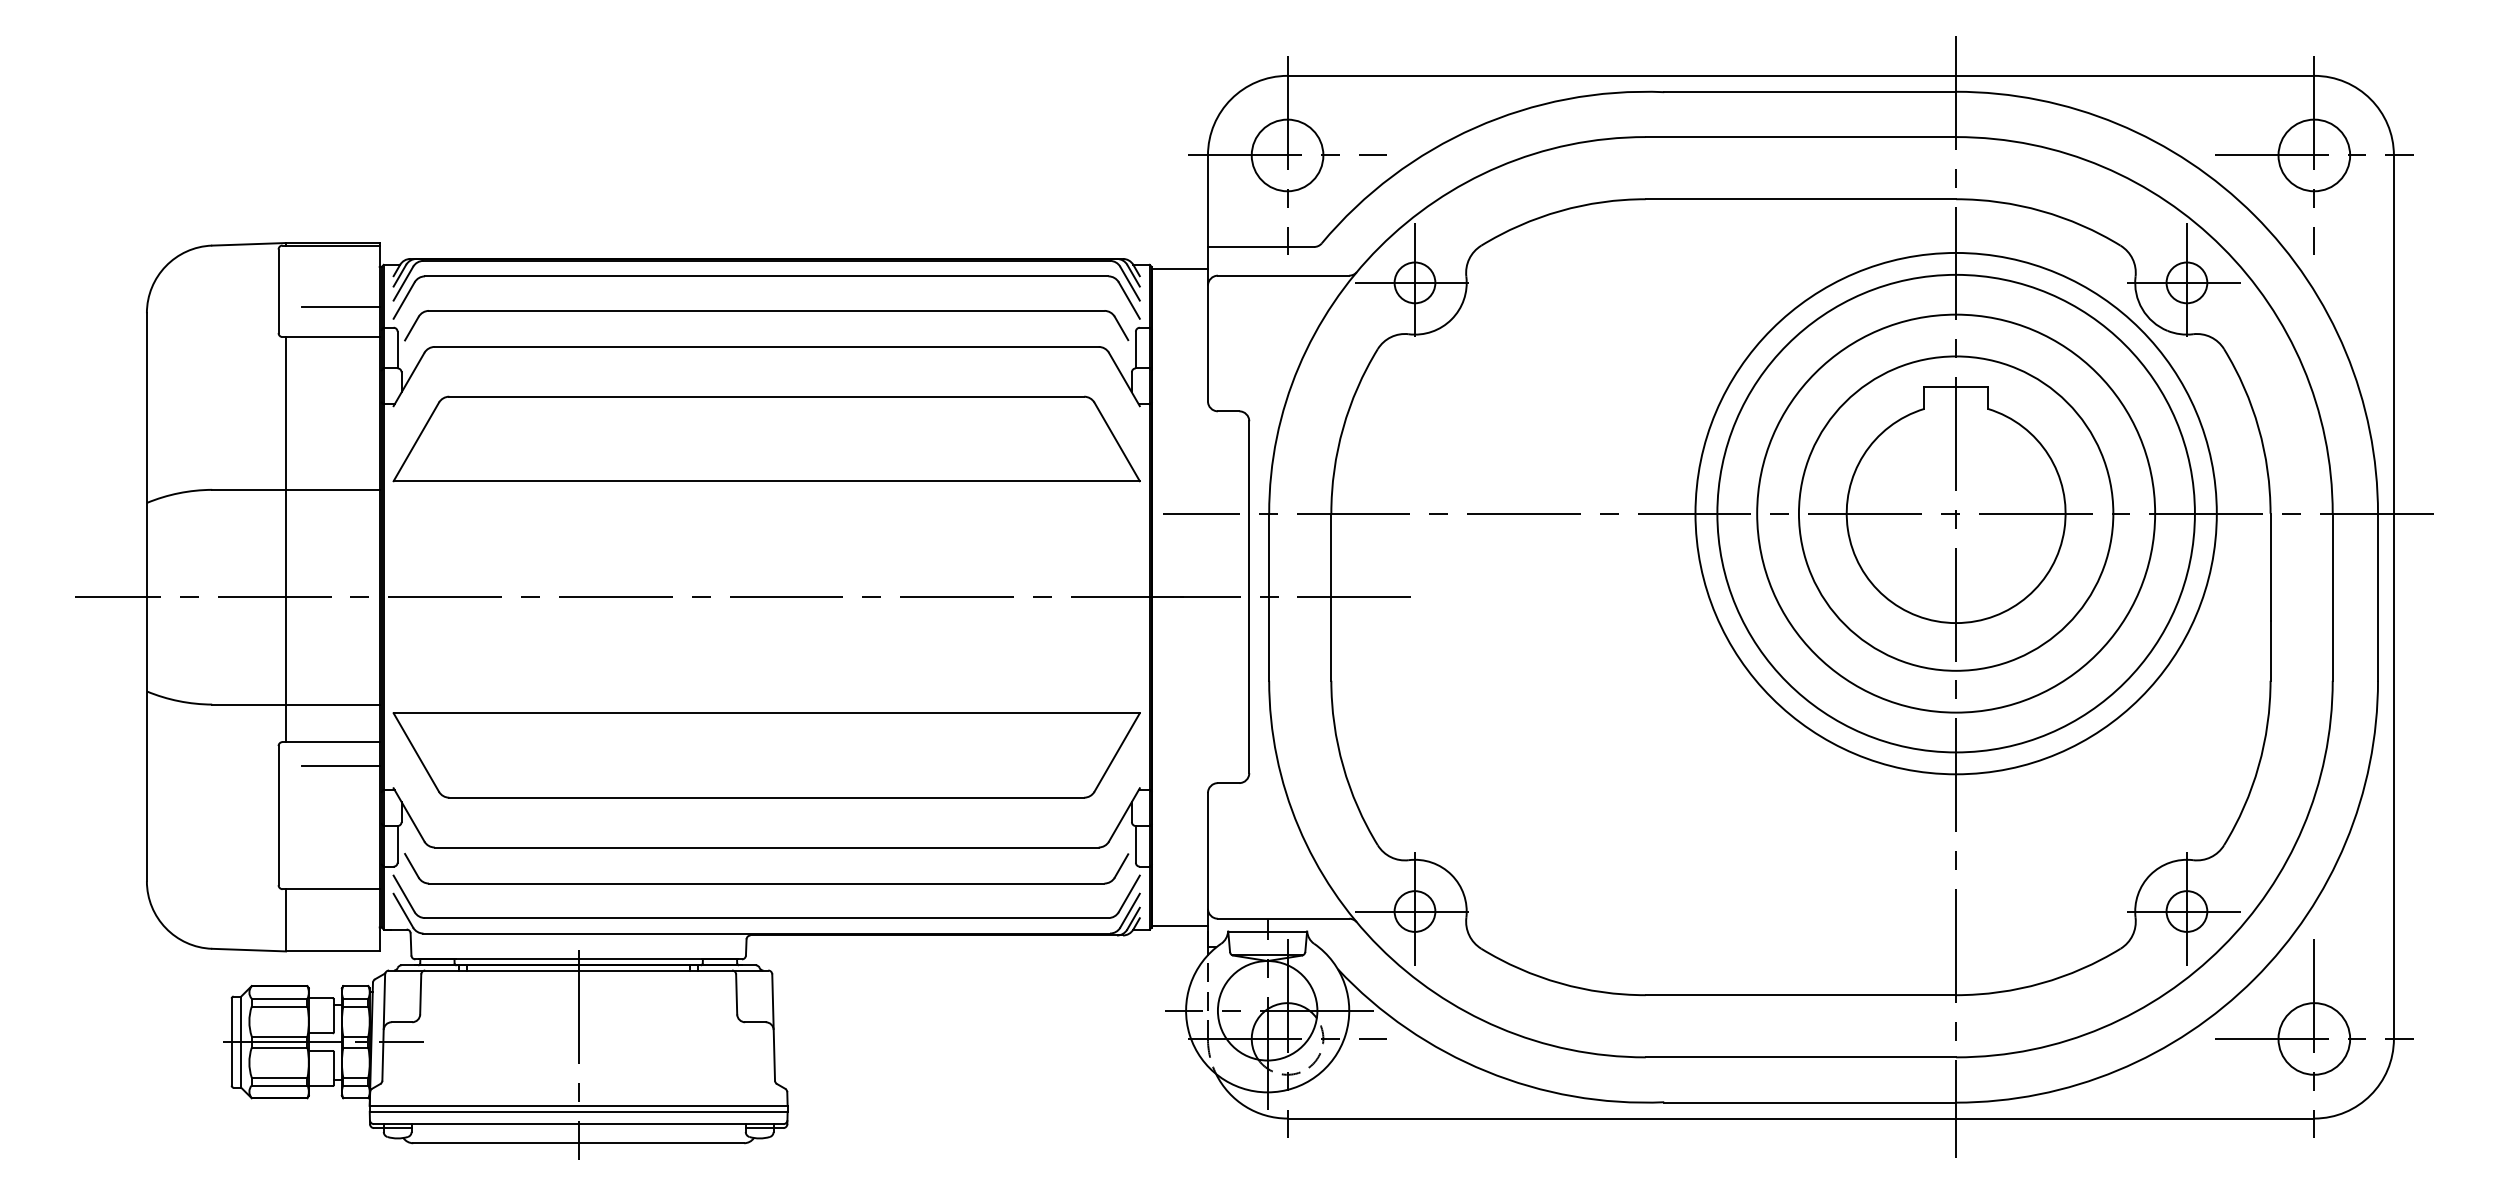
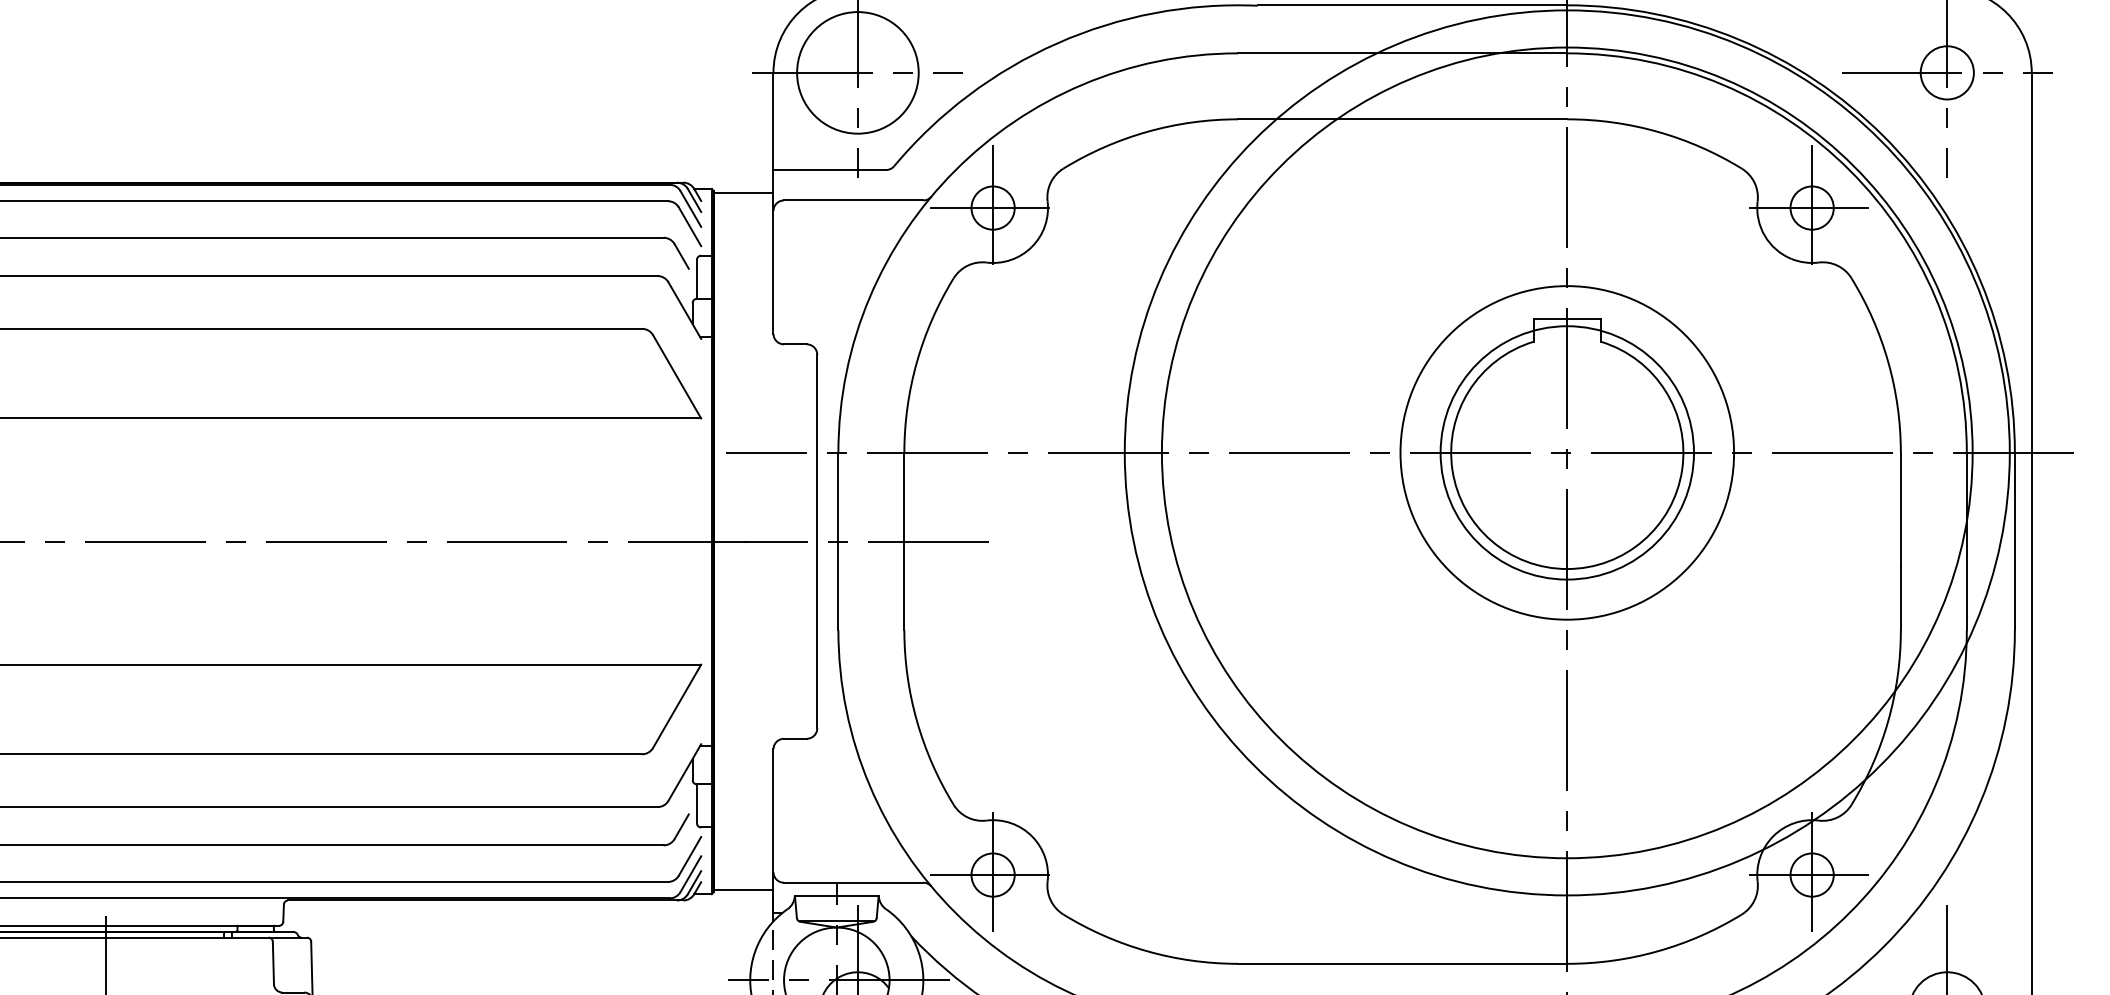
circle: (1287, 155) -> (857, 72), size x1.6
circle: (2314, 155) -> (1947, 72), size x0.7
circle: (1955, 513) -> (1566, 452), size x1.6
circle: (1955, 513) -> (1566, 452), size x1.6
circle: (1956, 513) -> (1567, 452), size x0.6

